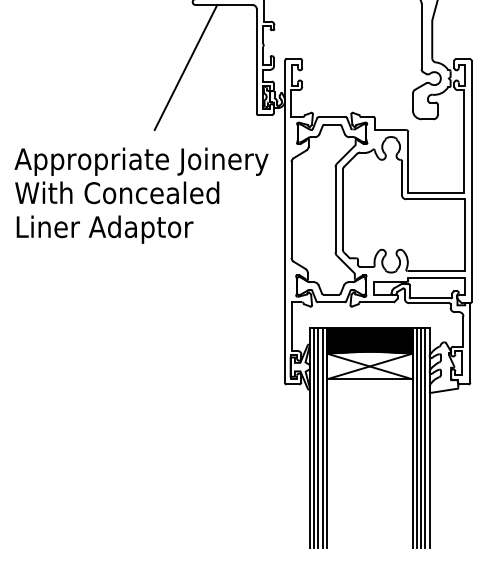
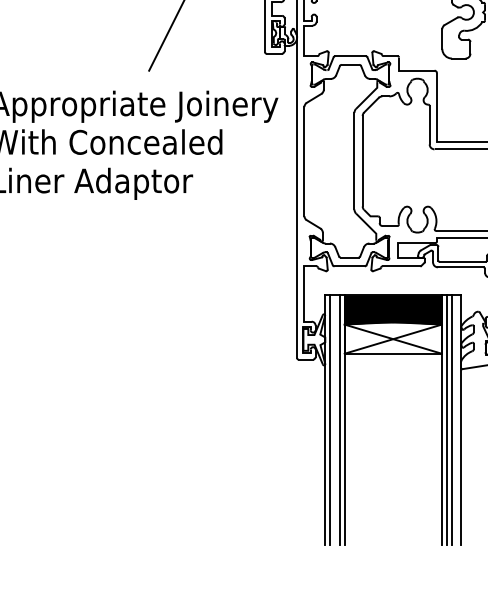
line: (318, 437) -> (335, 419), removed
line: (425, 437) -> (456, 419), removed

